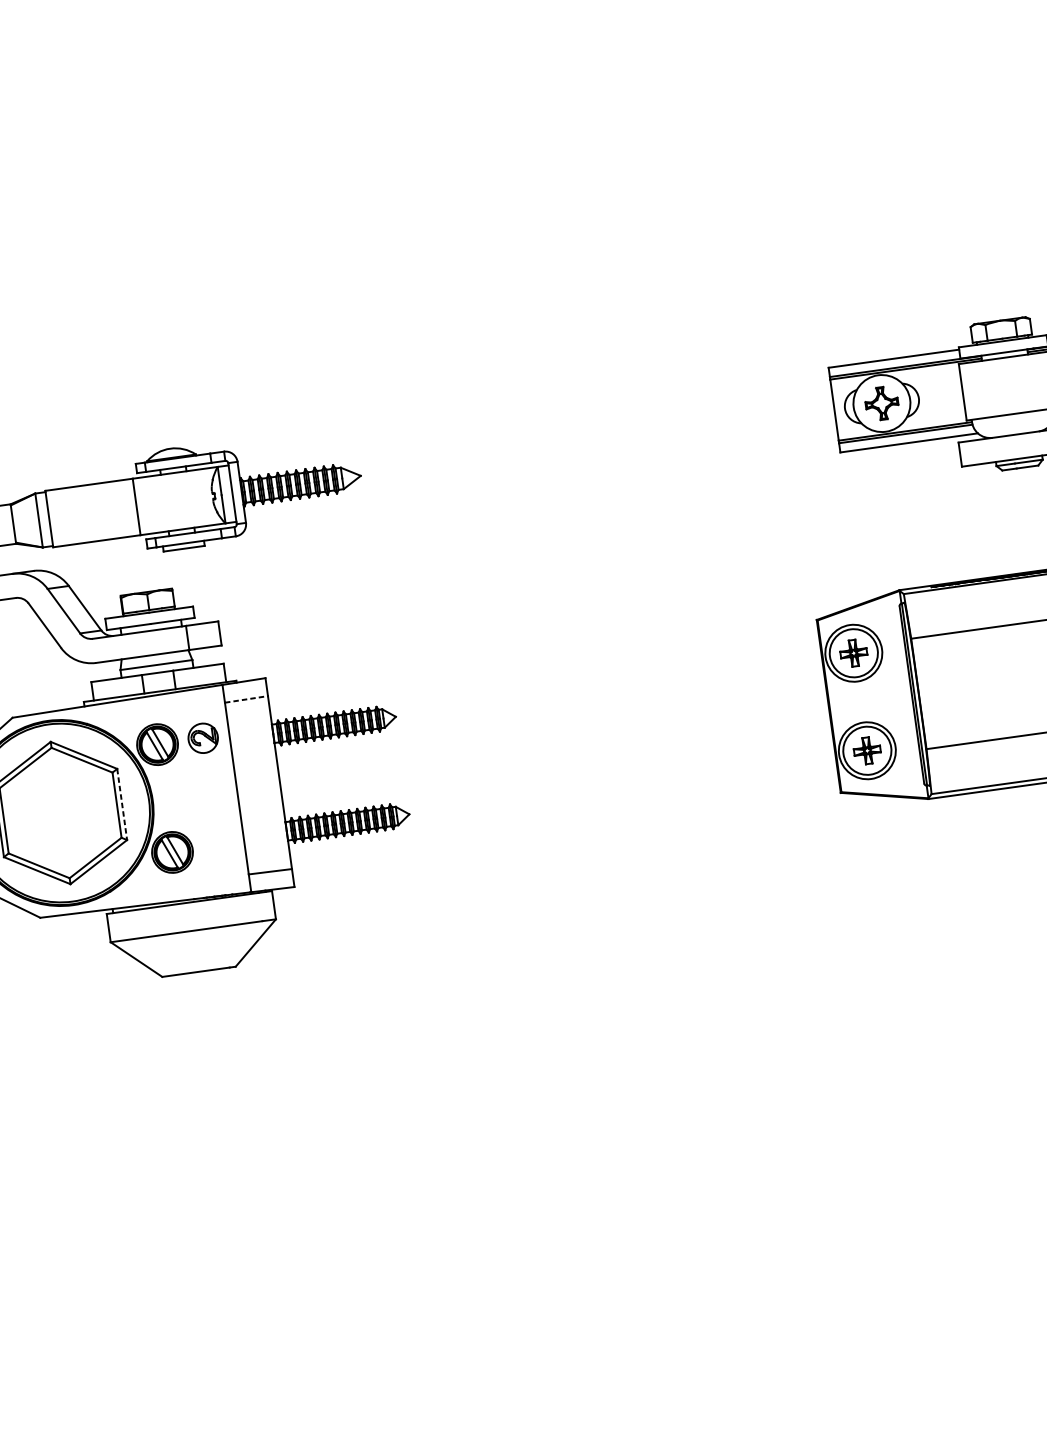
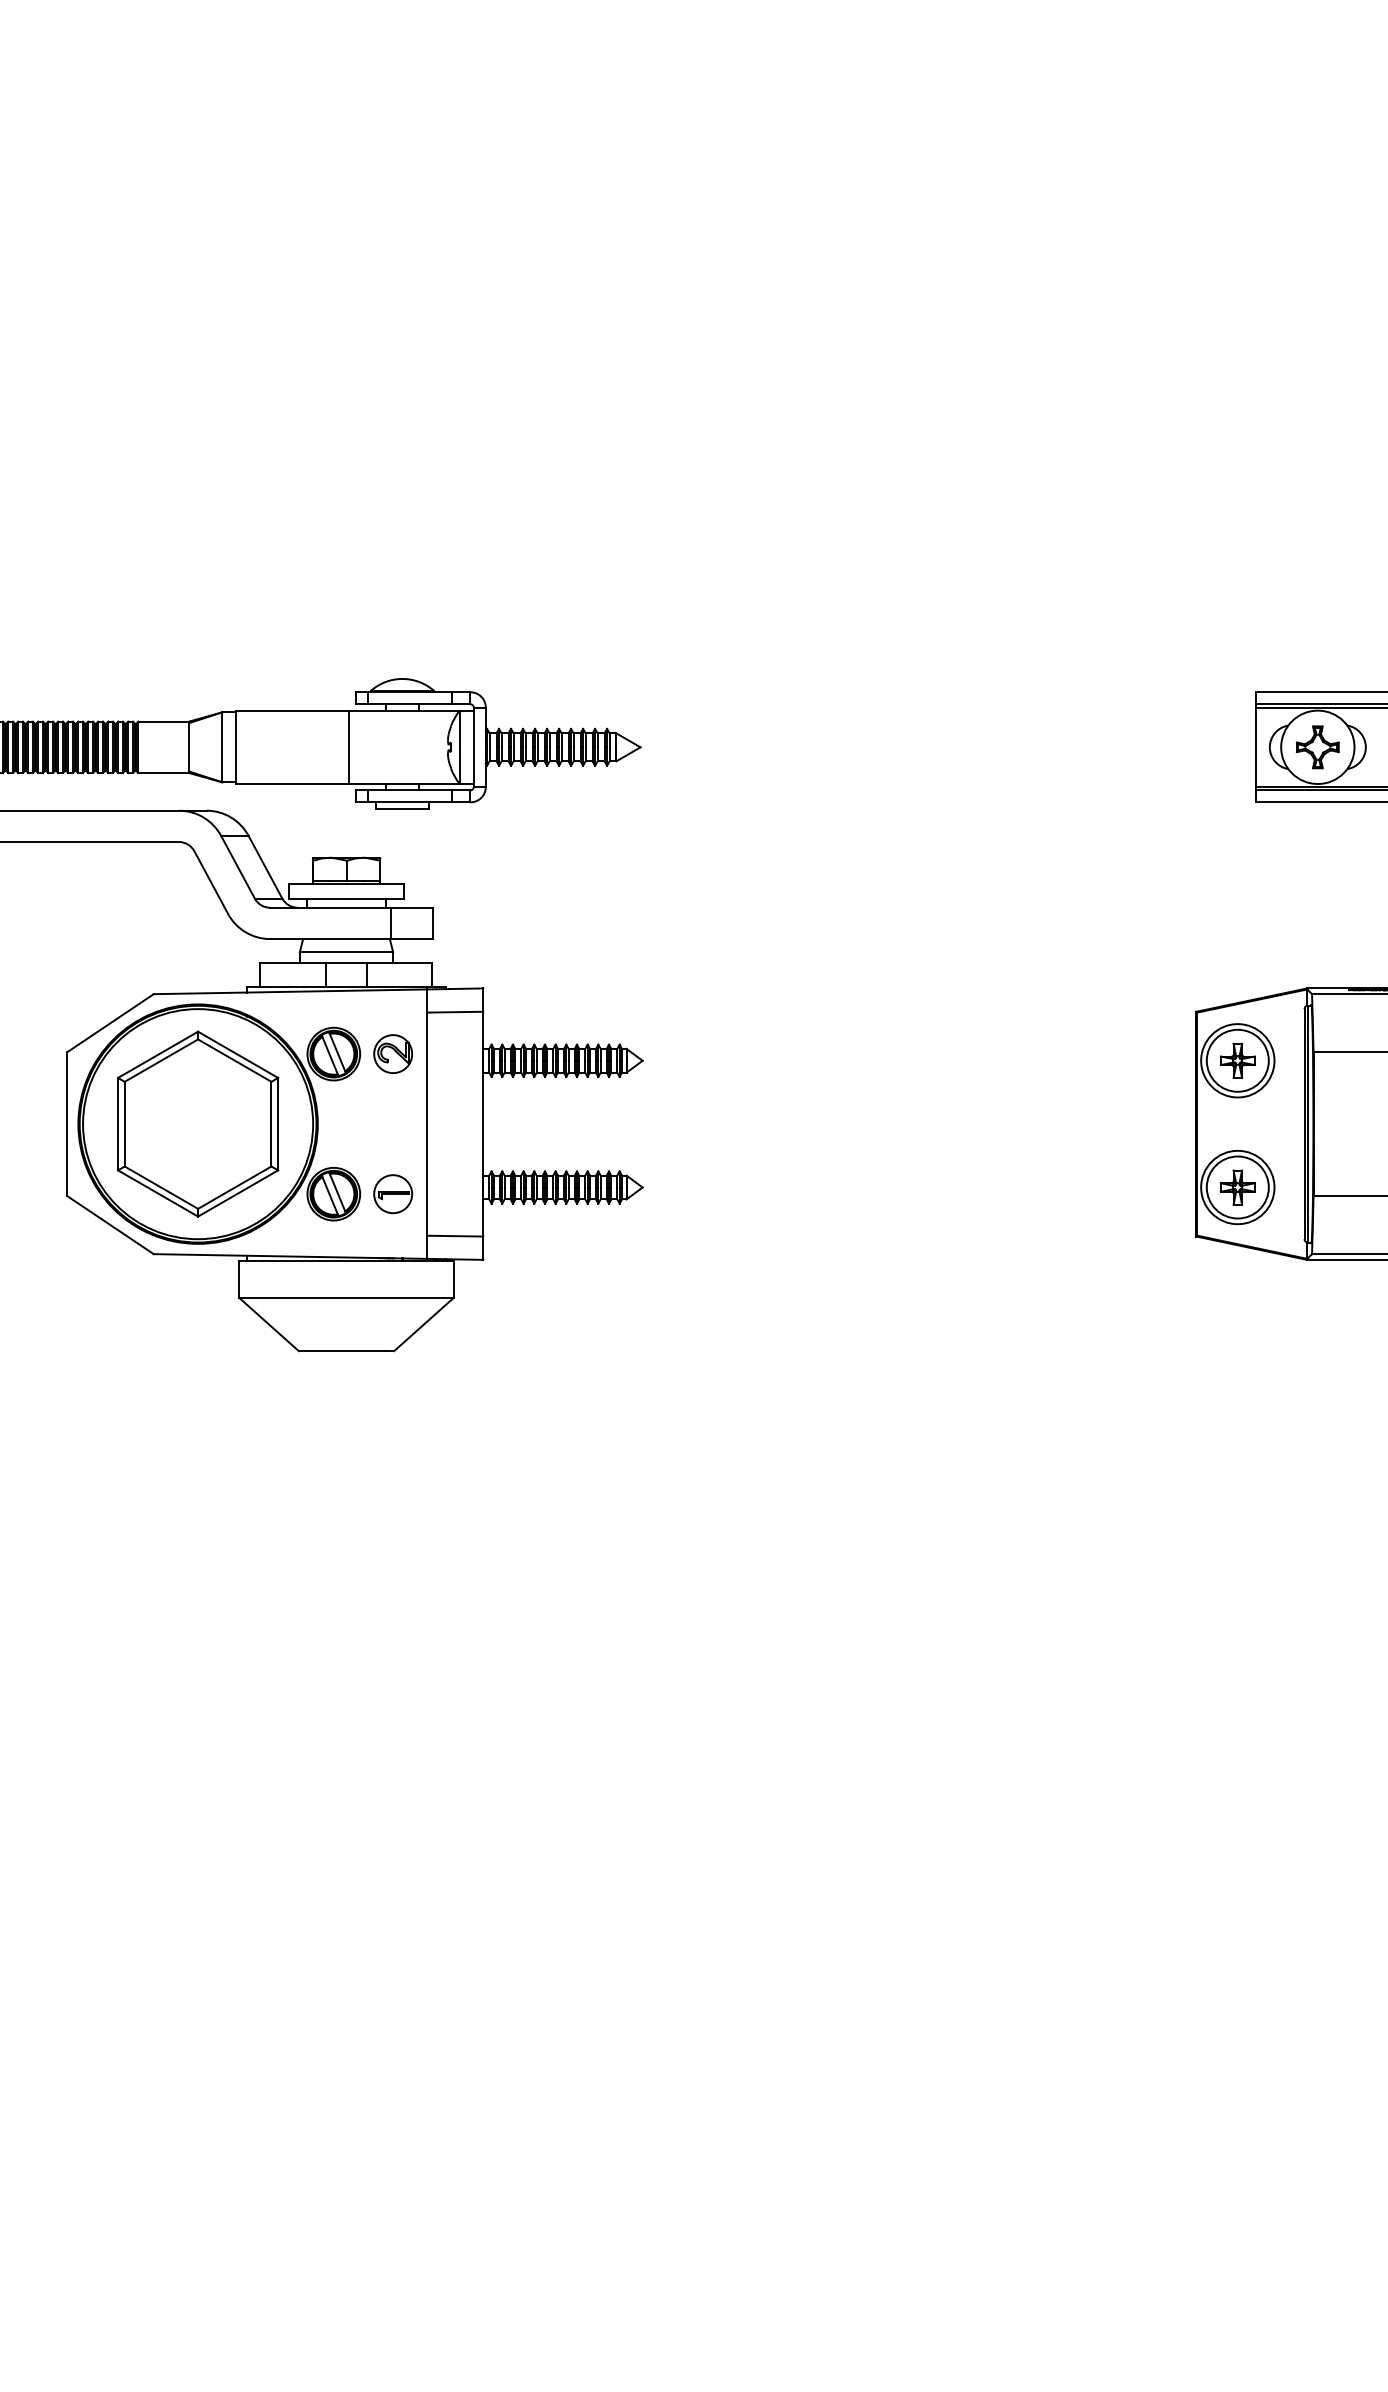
line: (246, 699) -> (455, 1012), dashed -> solid
line: (122, 804) -> (278, 1124), dashed -> solid
part: (218, 846) -> (393, 1194), added

